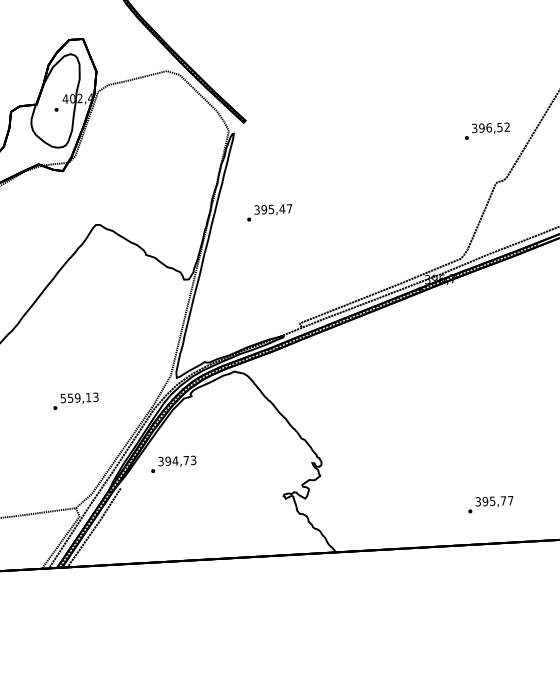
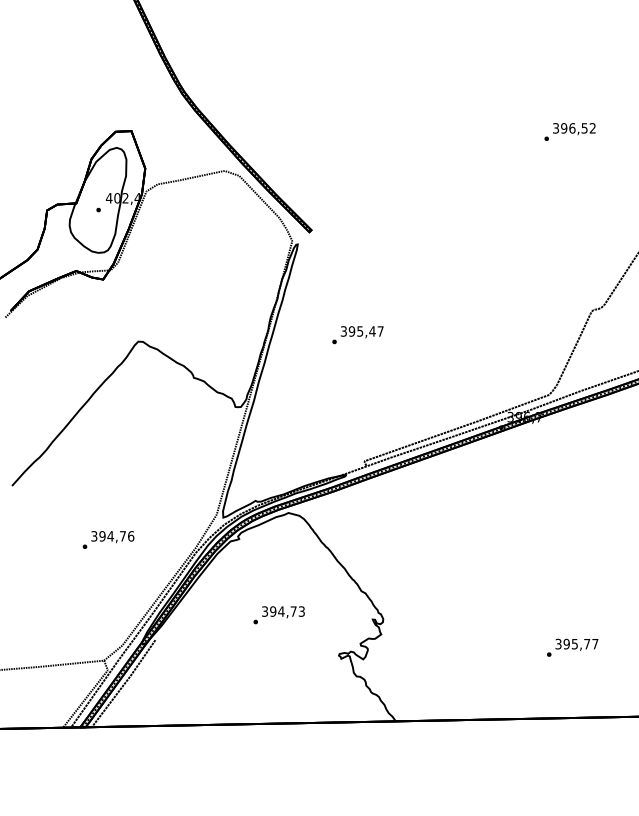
text: (486, 130) -> (569, 131), moved
text: (269, 213) -> (357, 335), moved
text: (79, 398) -> (112, 536), 559,13 -> 394,76
text: (173, 464) -> (278, 615), moved
text: (490, 504) -> (572, 647), moved

